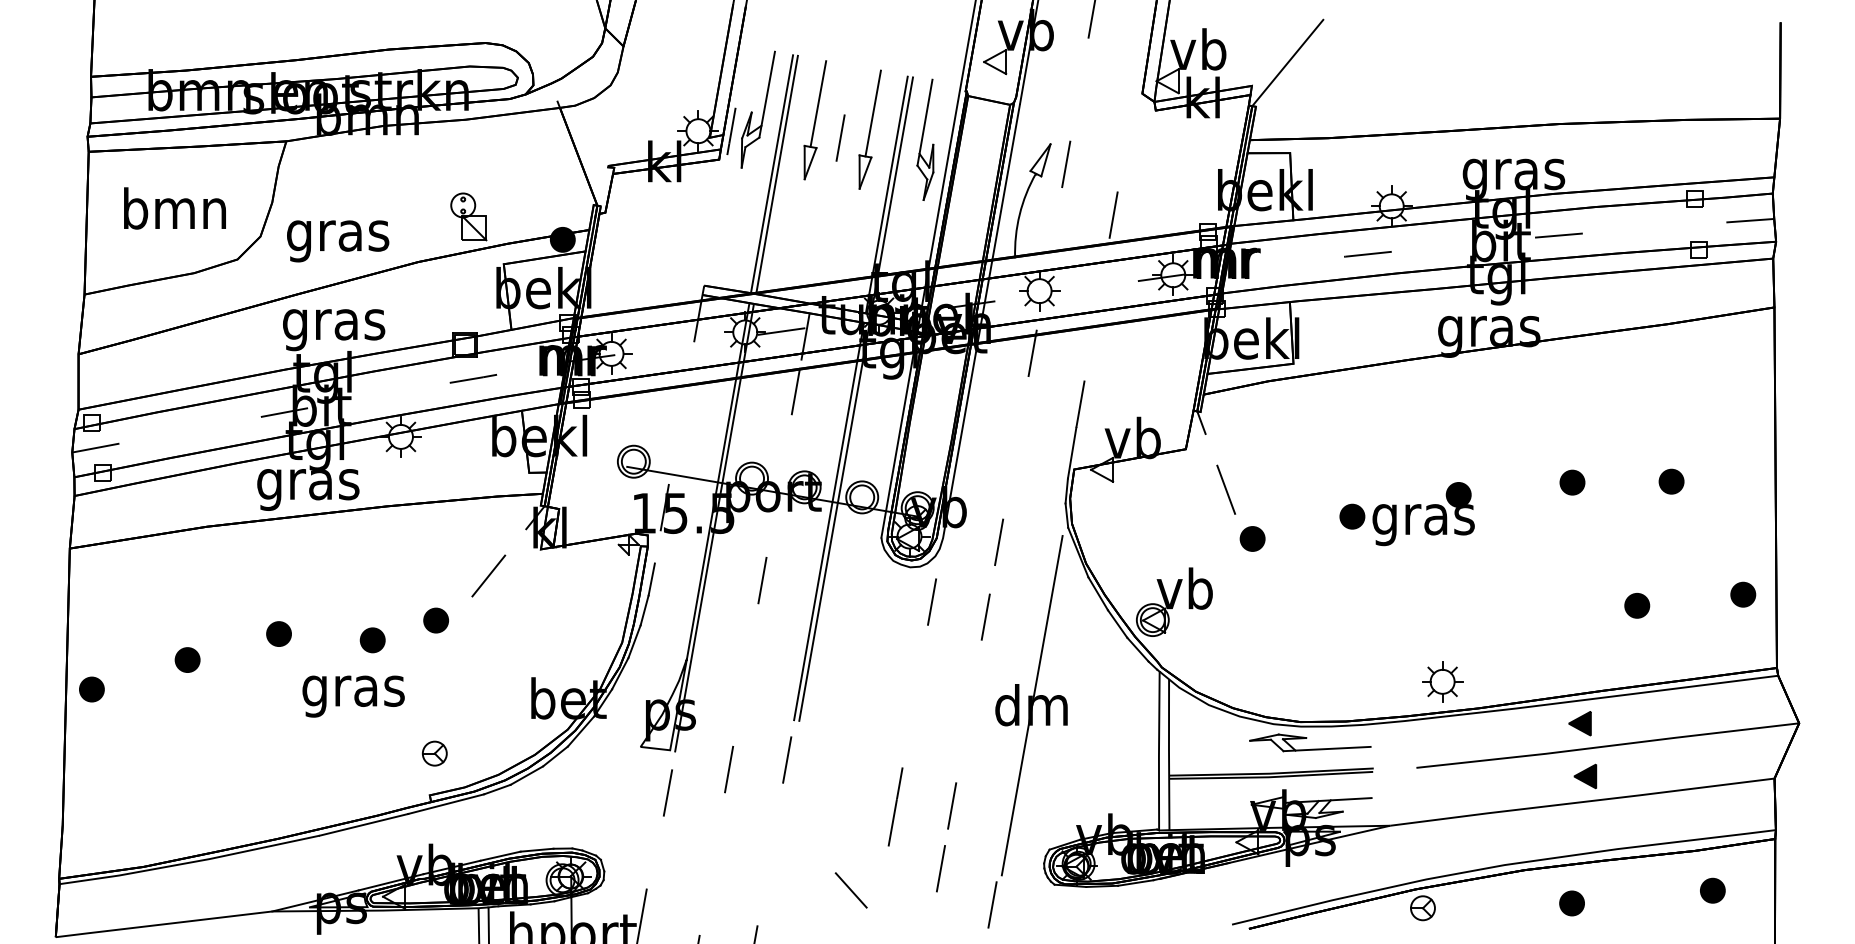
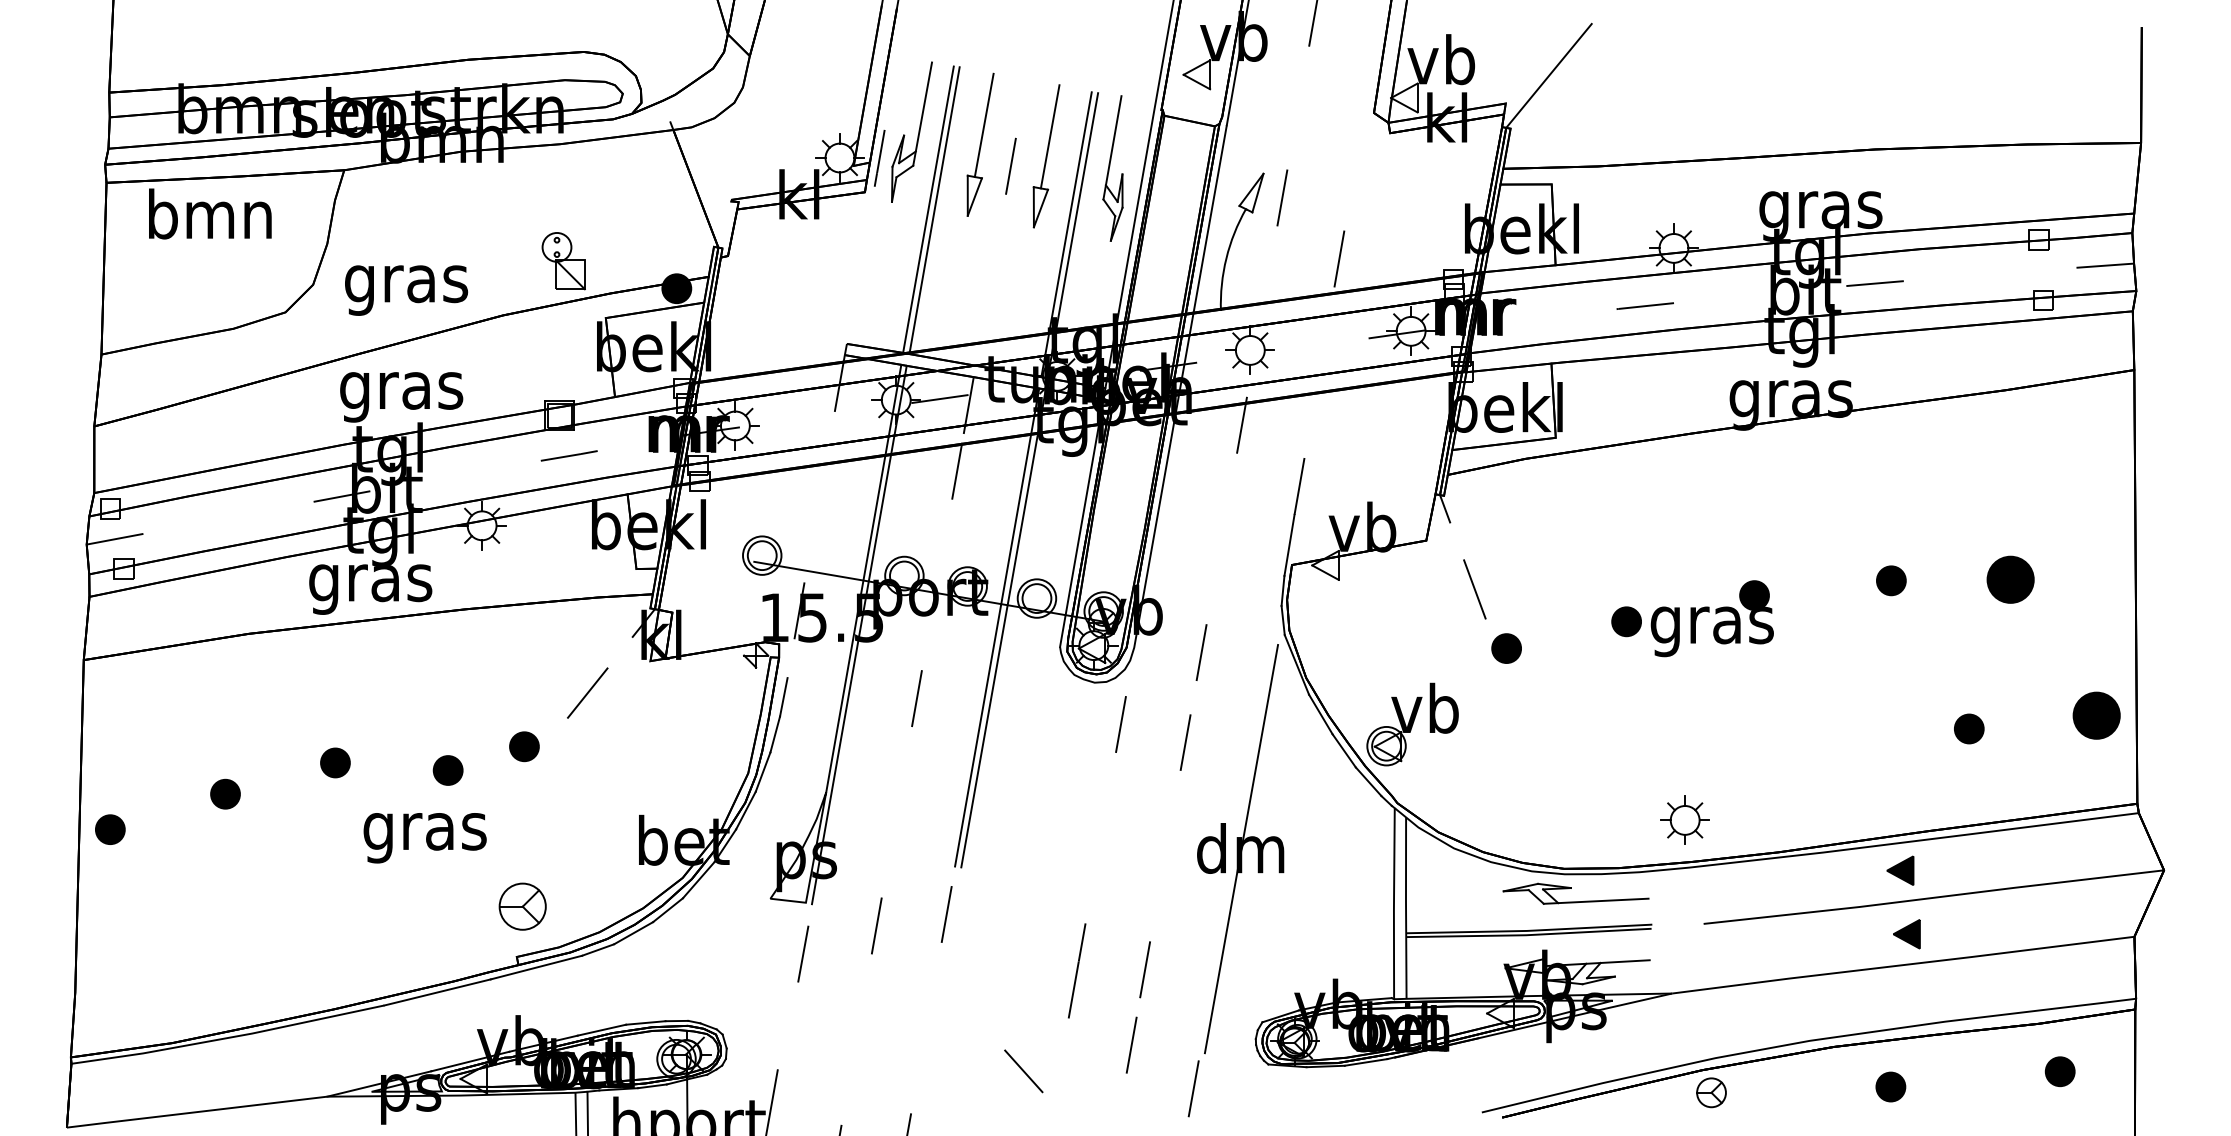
text: (175, 208) -> (210, 213), moved
part: (1671, 481) -> (2010, 579), size x1.6
part: (1743, 594) -> (2096, 715), size x1.6
part: (1442, 681) -> (1684, 819), moved
part: (434, 753) -> (522, 906), size x1.6

